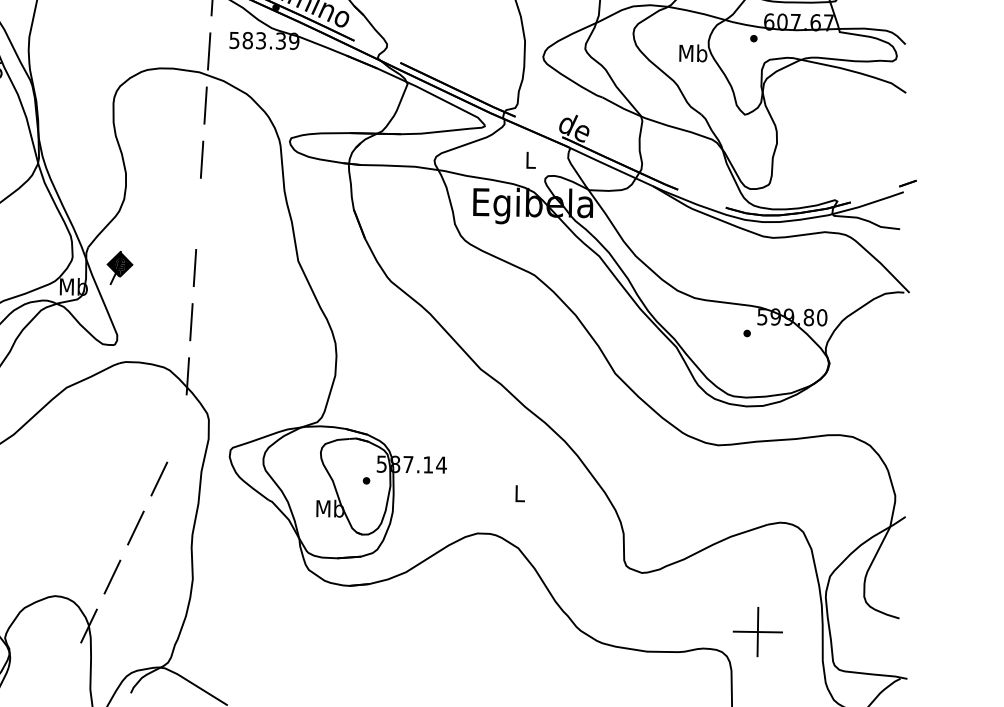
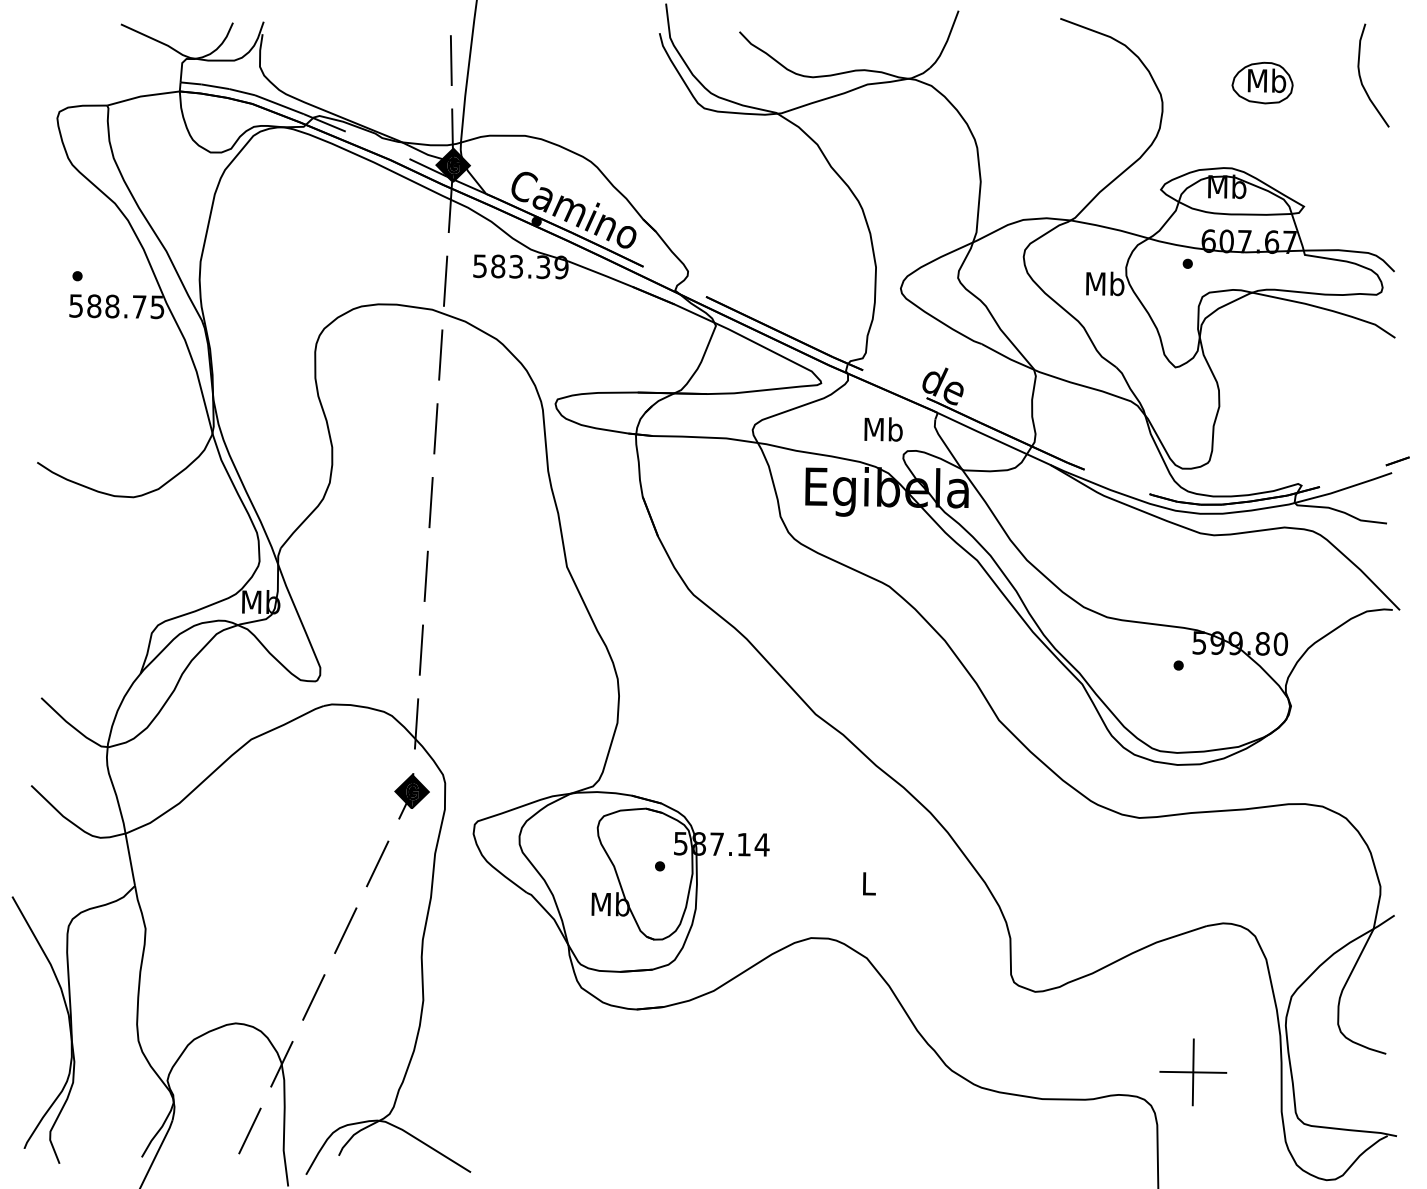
text: (530, 160) -> (883, 429), L -> Mb
line: (198, 213) -> (430, 502), added
part: (119, 268) -> (411, 796), moved
line: (65, 674) -> (249, 1130), added

